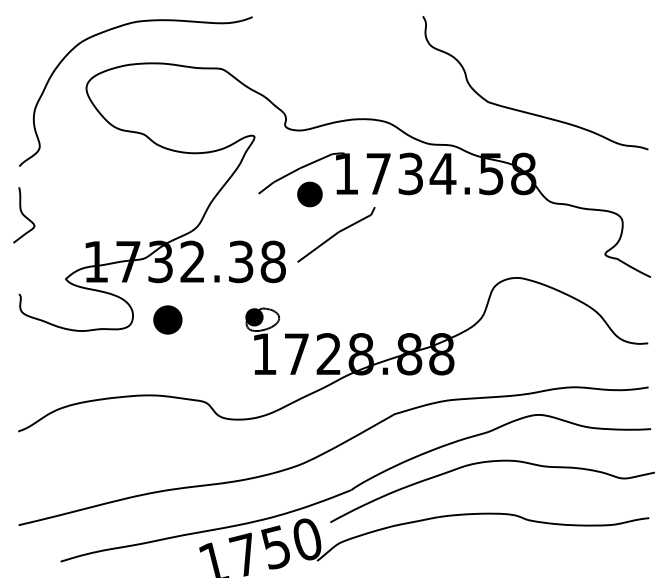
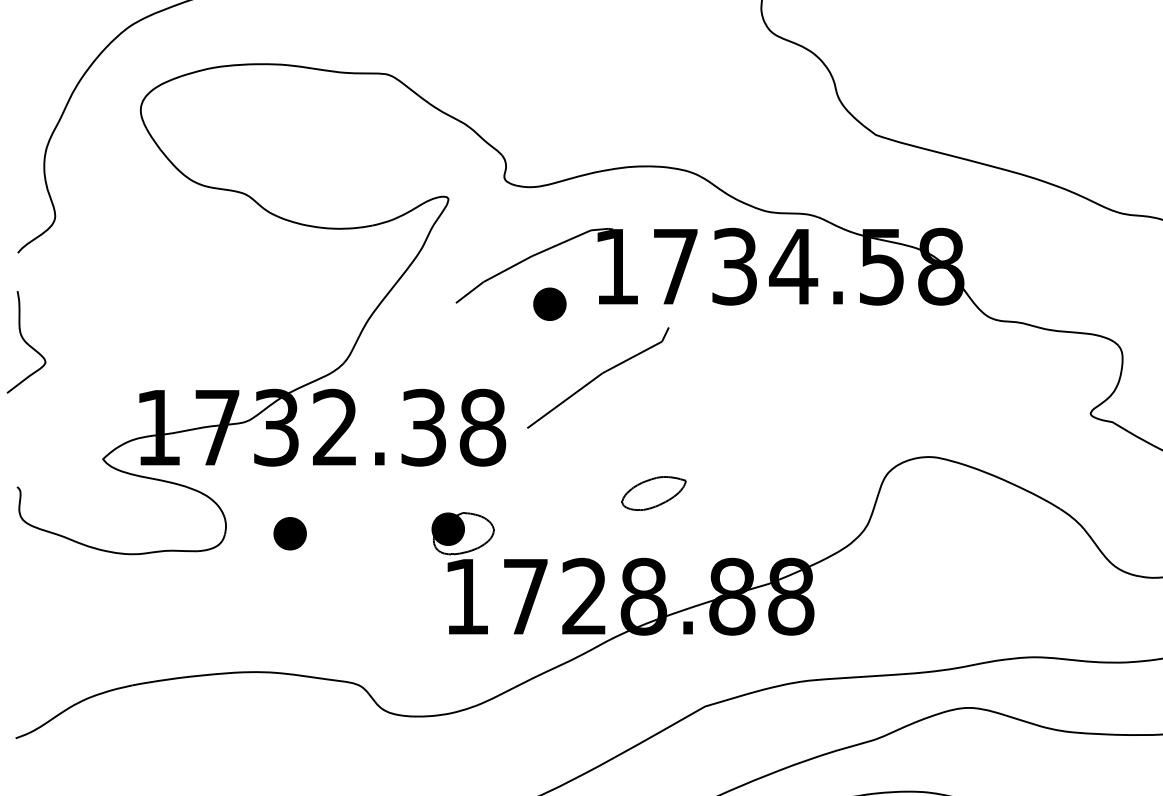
part: (309, 194) -> (549, 304), size x0.71
part: (366, 297) -> (653, 492), added
part: (168, 319) -> (290, 533), size x0.62

